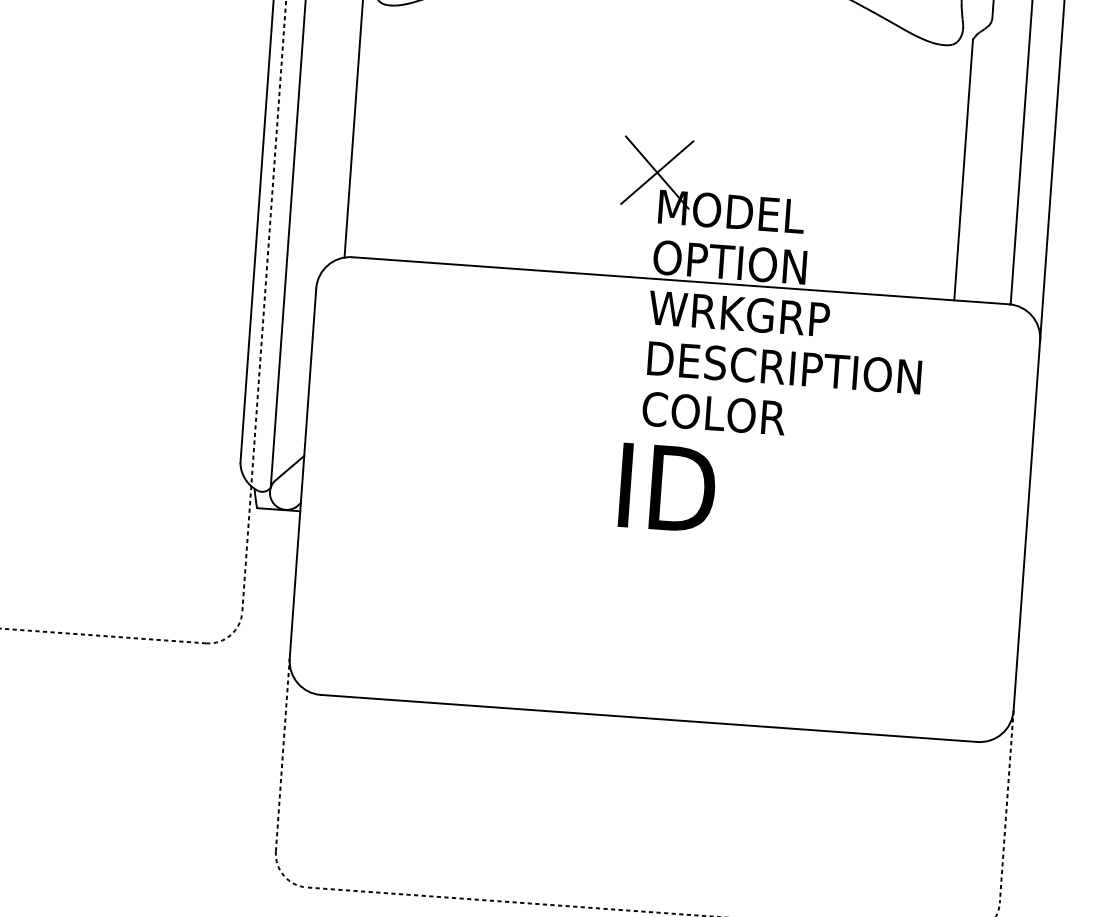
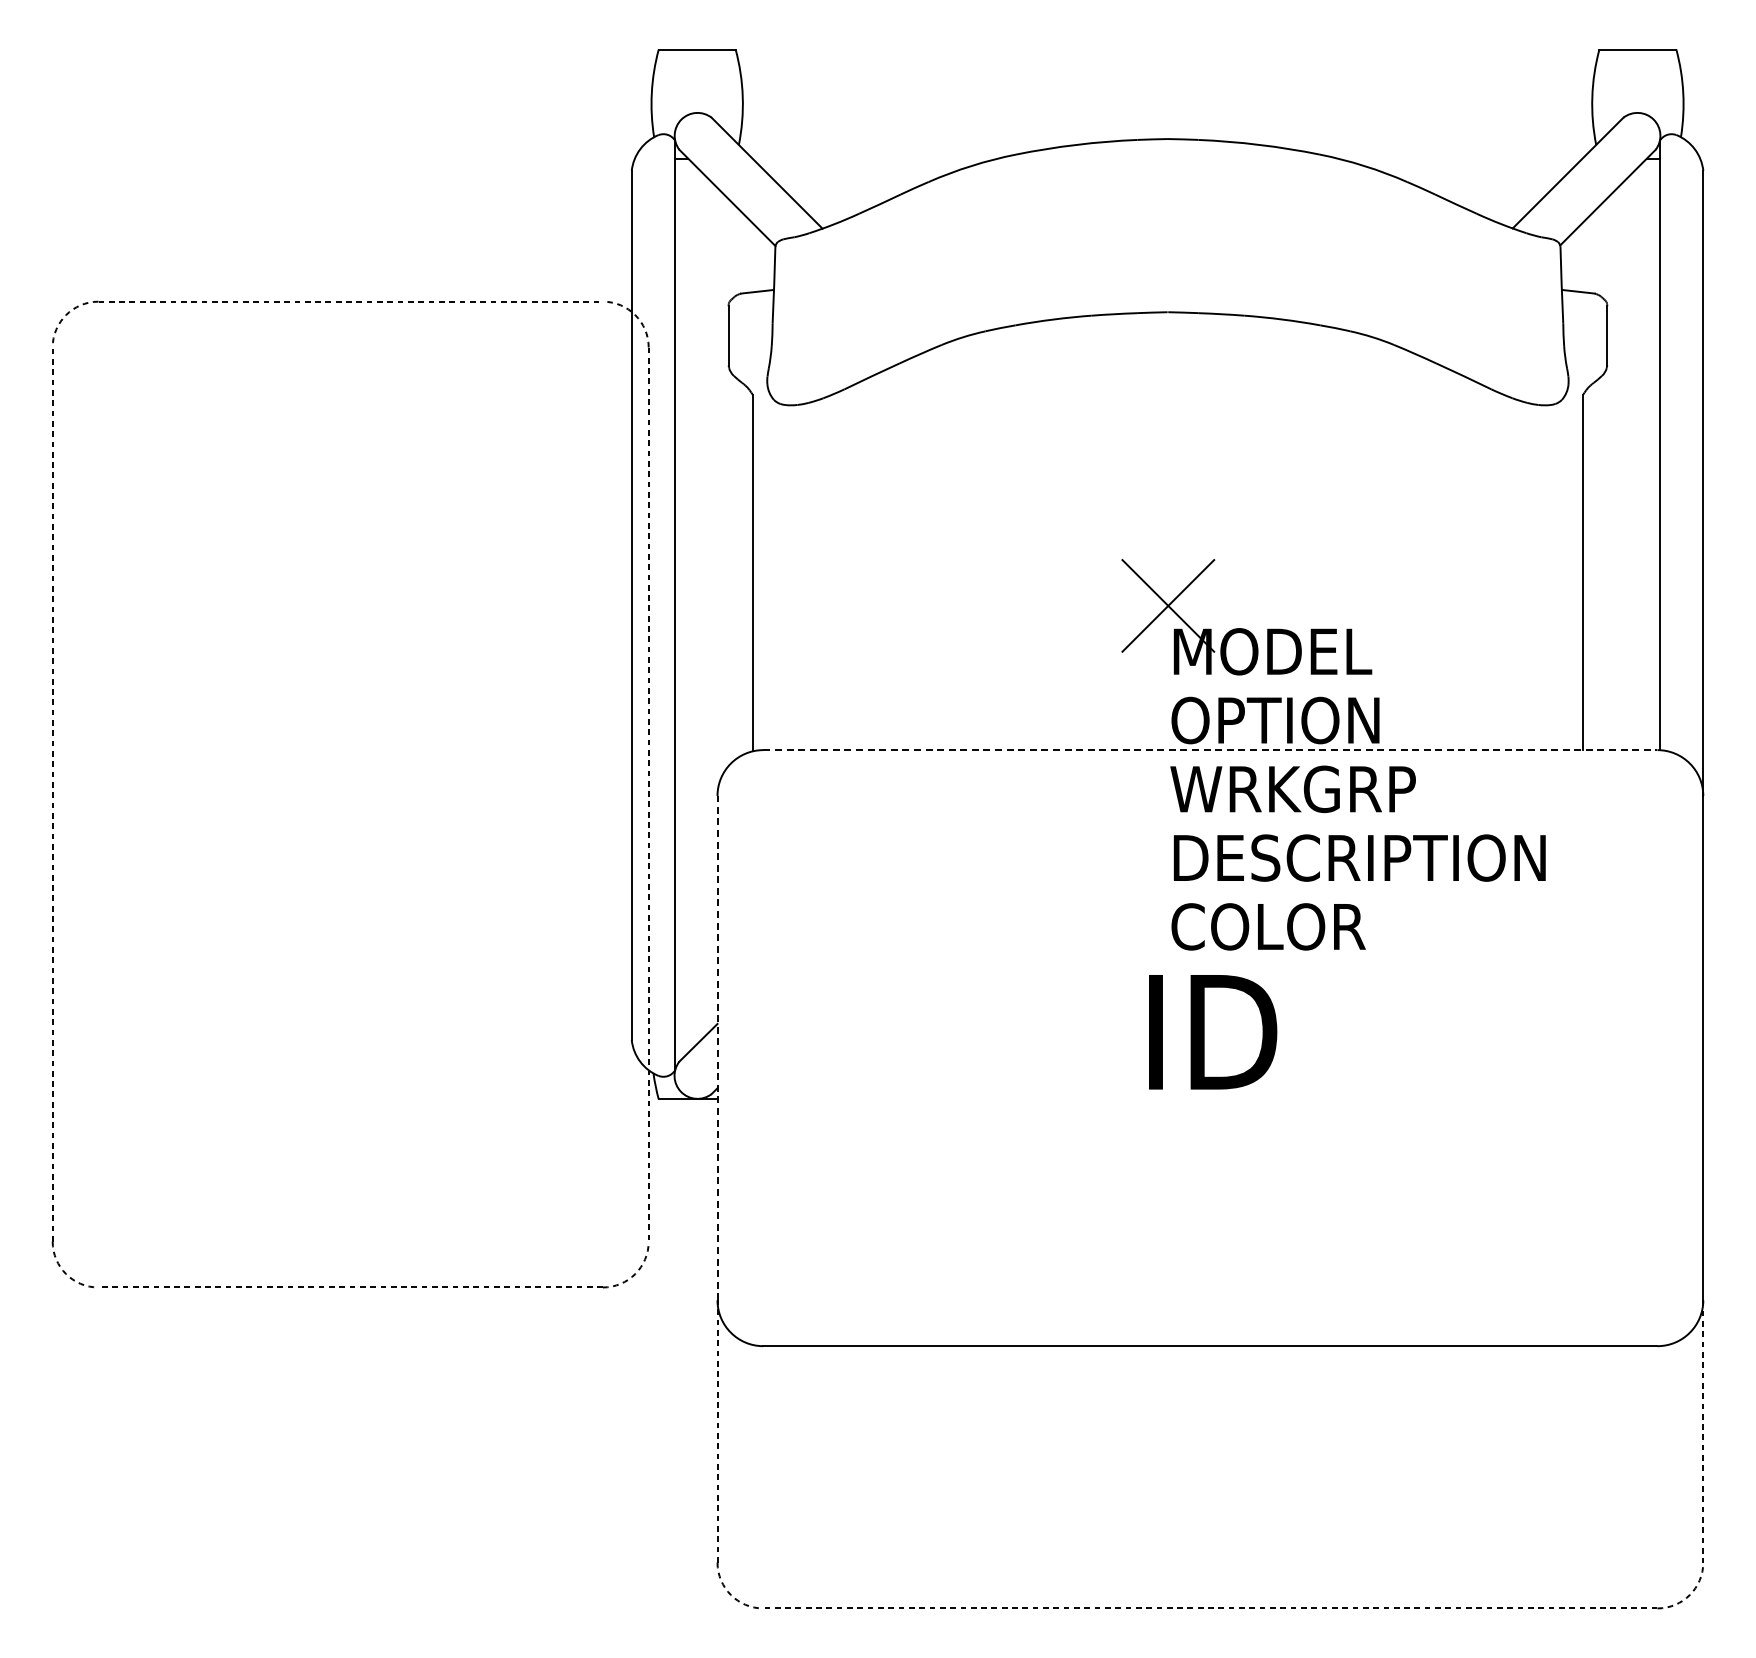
line: (680, 281) -> (1210, 750), solid -> dashed
line: (303, 473) -> (717, 1047), solid -> dashed

